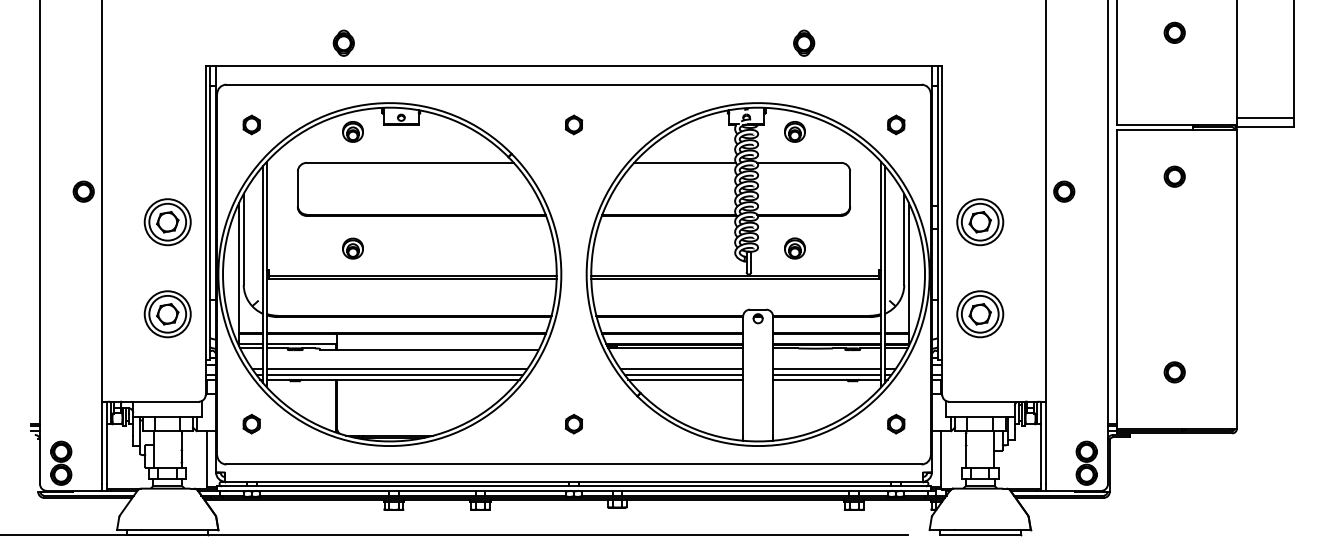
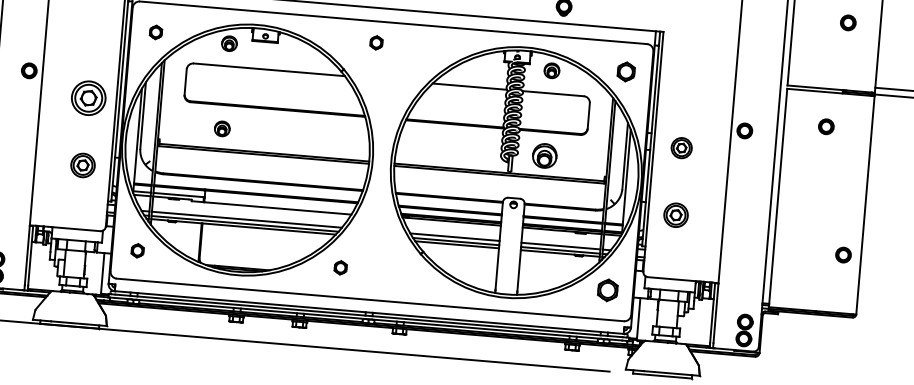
part: (1174, 32) -> (848, 22), moved
part: (573, 124) -> (376, 42), moved
part: (896, 124) -> (626, 71), size x1.4
part: (980, 222) -> (681, 148), size x0.6
part: (794, 248) -> (544, 155), size x1.6
part: (167, 314) -> (82, 165), size x0.7
part: (980, 314) -> (676, 215), size x0.7
part: (1174, 372) -> (843, 255), moved
part: (574, 423) -> (341, 267), moved
part: (896, 423) -> (608, 289), size x1.6

